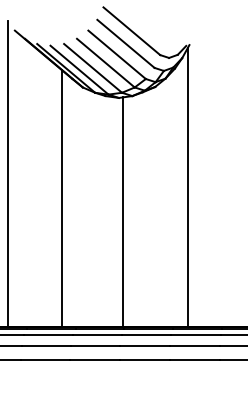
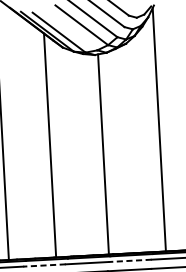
line: (93, 67) -> (71, 29), removed
line: (47, 335) -> (43, 265), solid -> dashed
line: (146, 335) -> (130, 261), solid -> dashed

